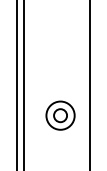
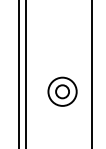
part: (60, 115) -> (62, 91), moved

